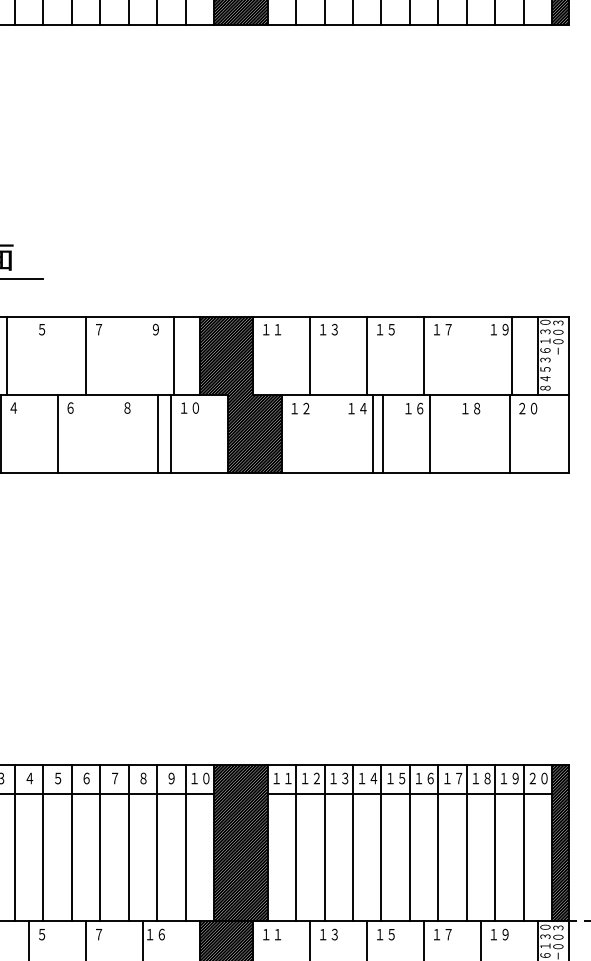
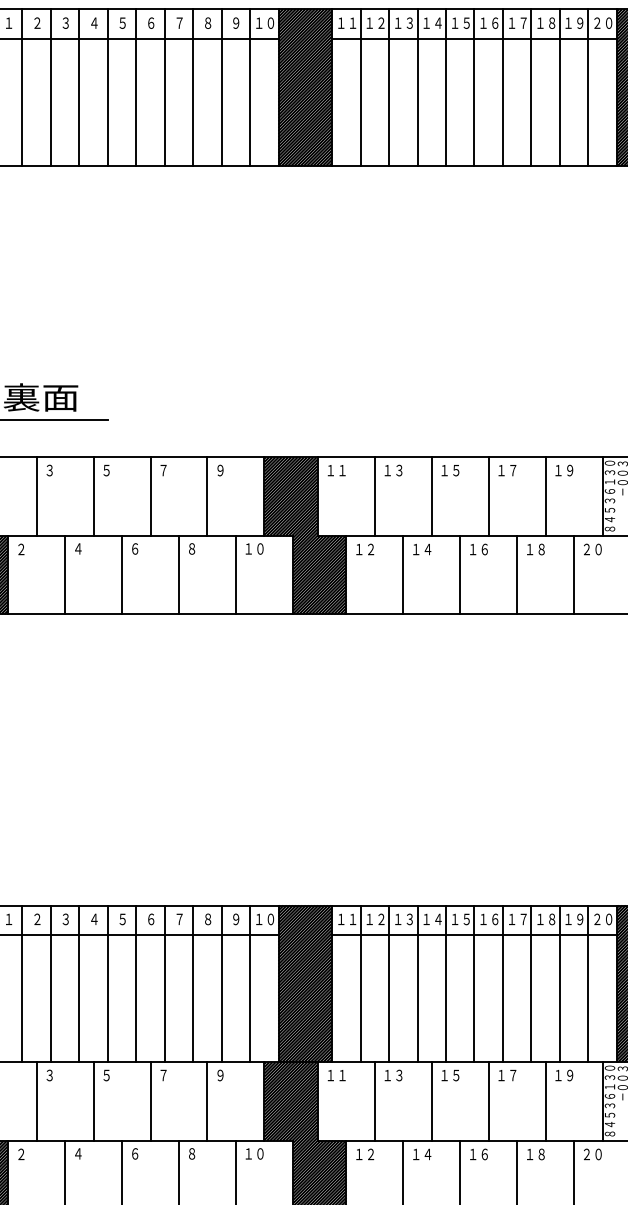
line: (6, 355) -> (93, 496), moved
line: (173, 355) -> (207, 496), moved
line: (511, 355) -> (545, 496), moved
line: (158, 433) -> (179, 574), moved
line: (372, 433) -> (460, 574), moved
line: (382, 433) -> (403, 574), moved
line: (429, 433) -> (517, 574), moved
text: (155, 934) -> (220, 1075), １６ -> ９

